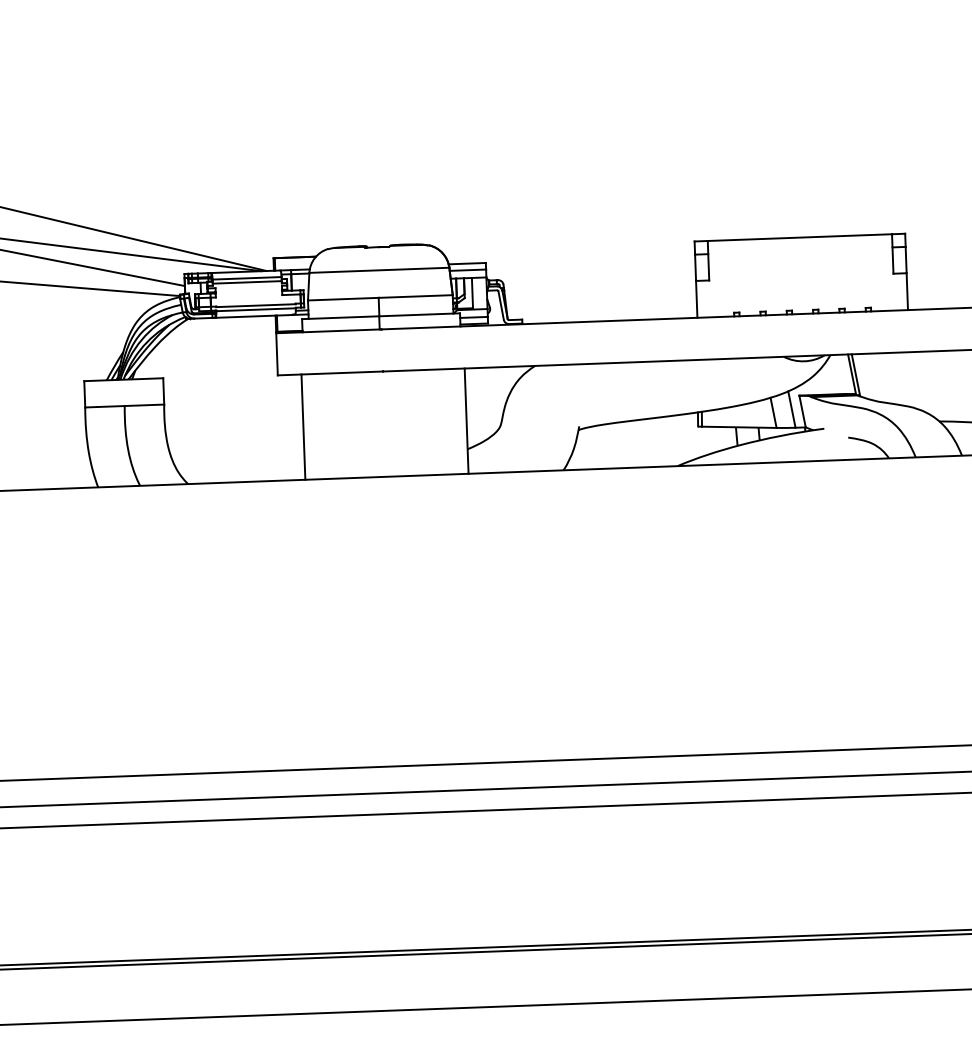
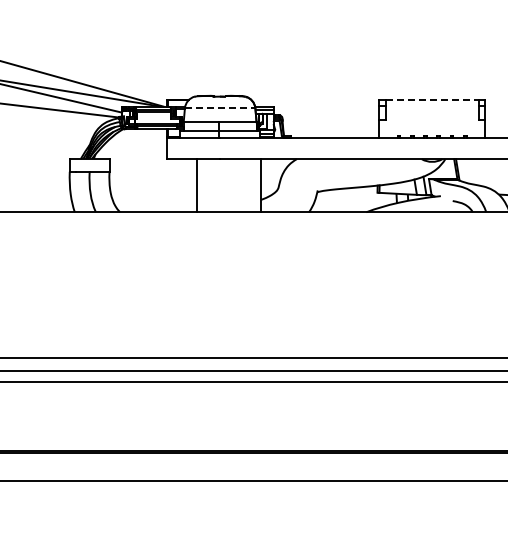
line: (800, 237) -> (432, 99), solid -> dashed
line: (380, 270) -> (220, 108), solid -> dashed
line: (304, 426) -> (197, 185), moved

